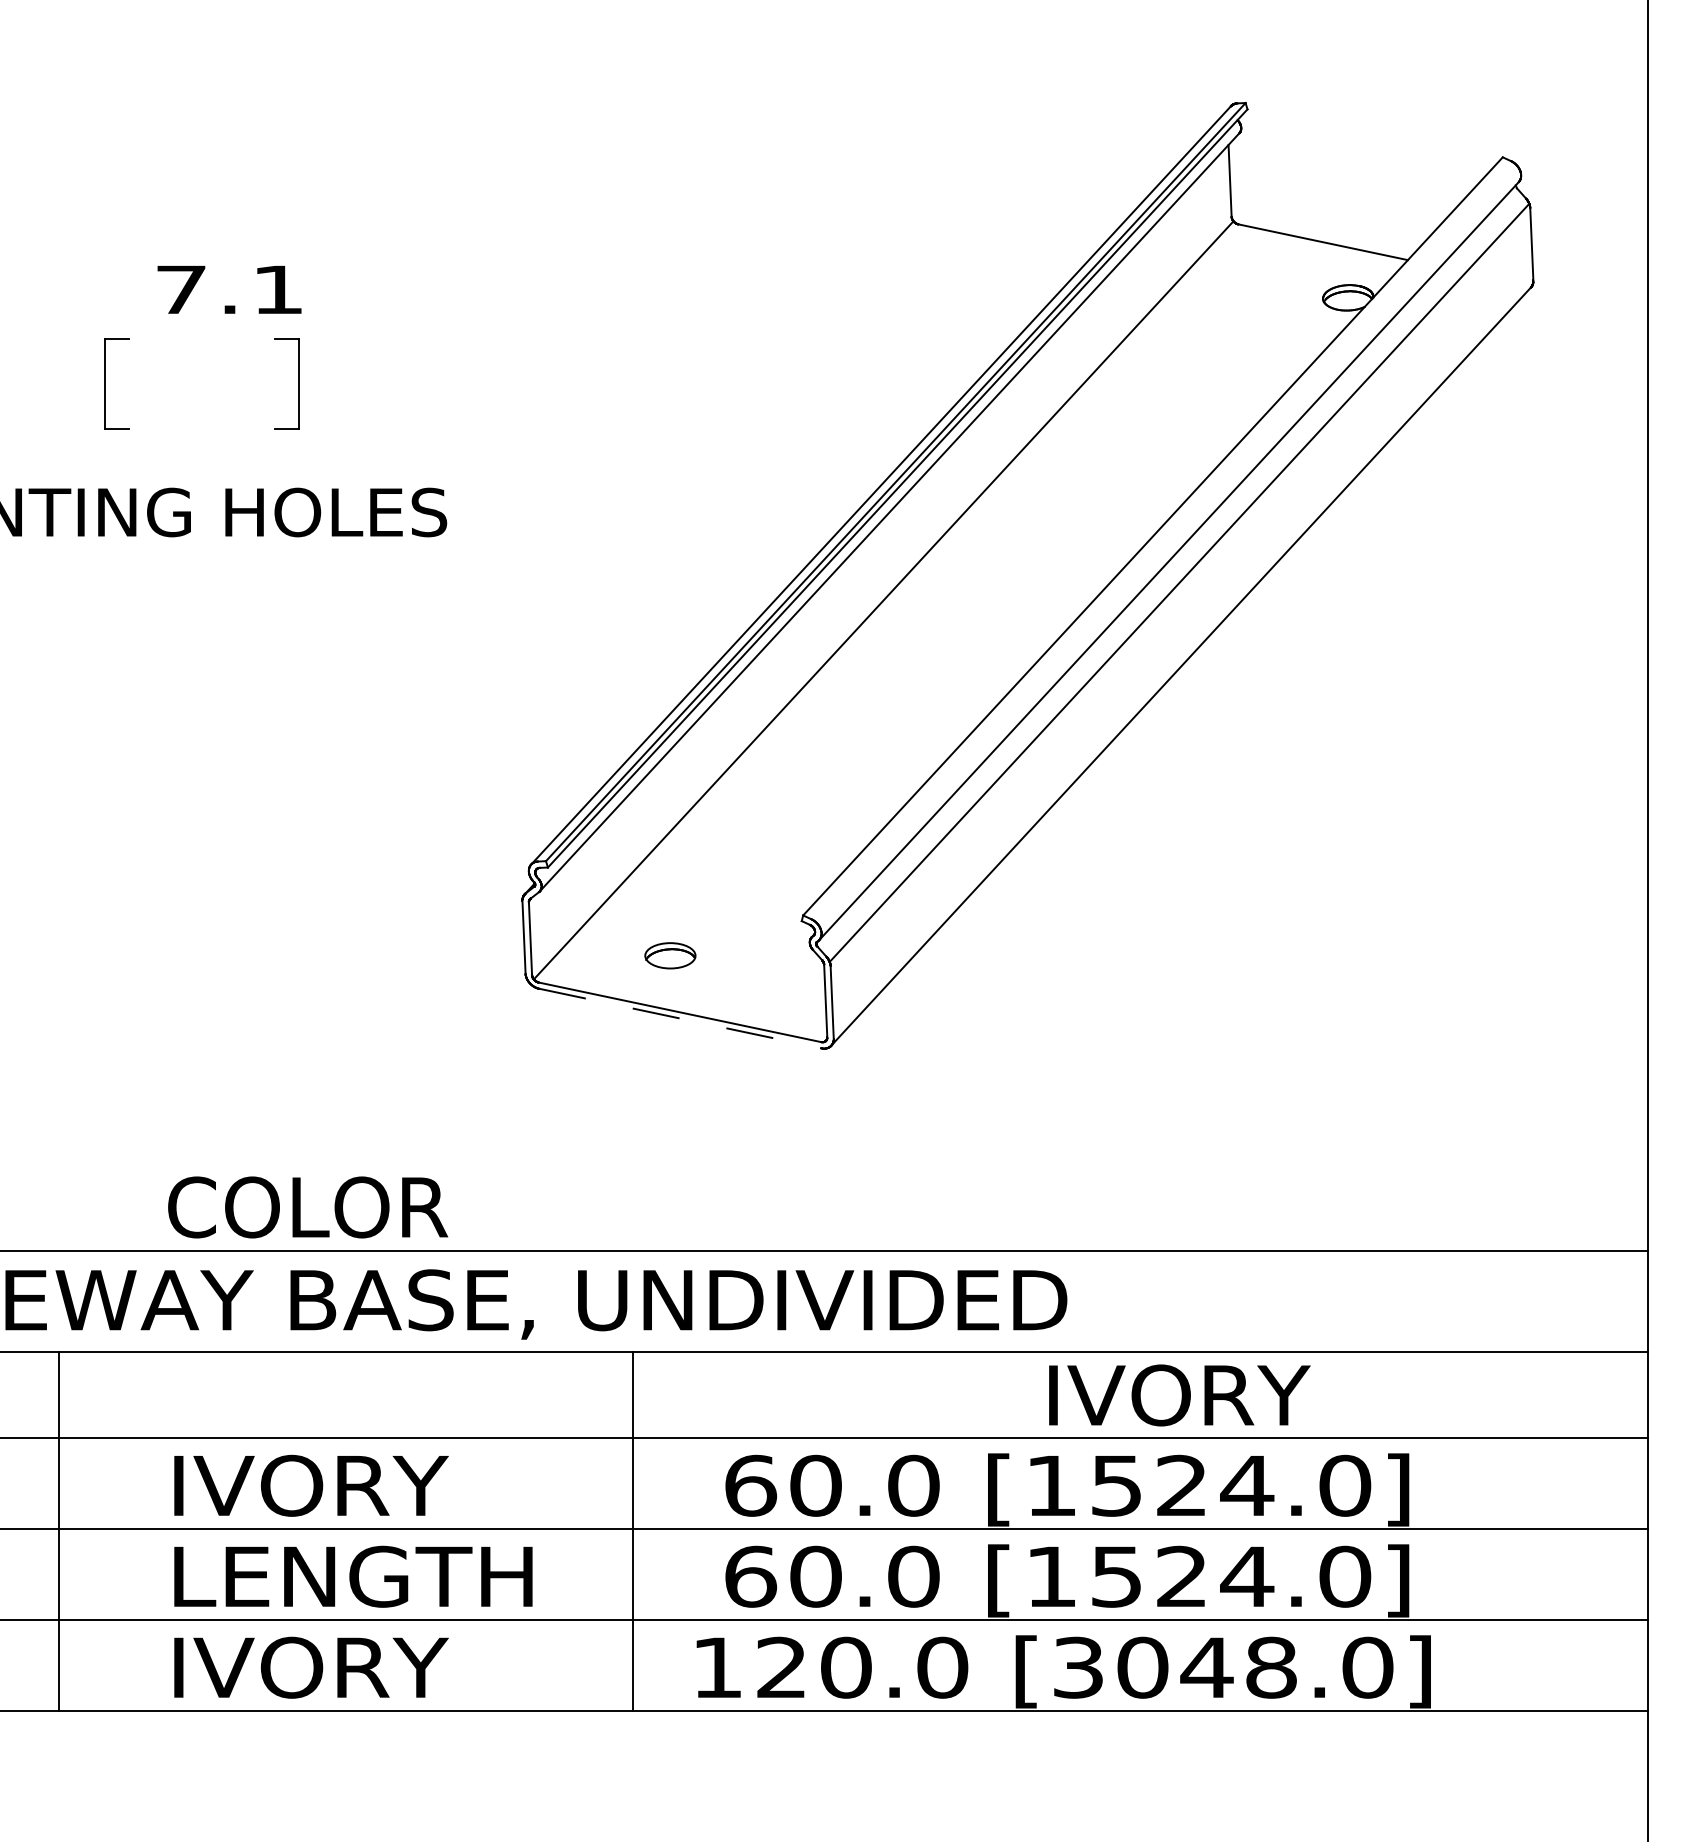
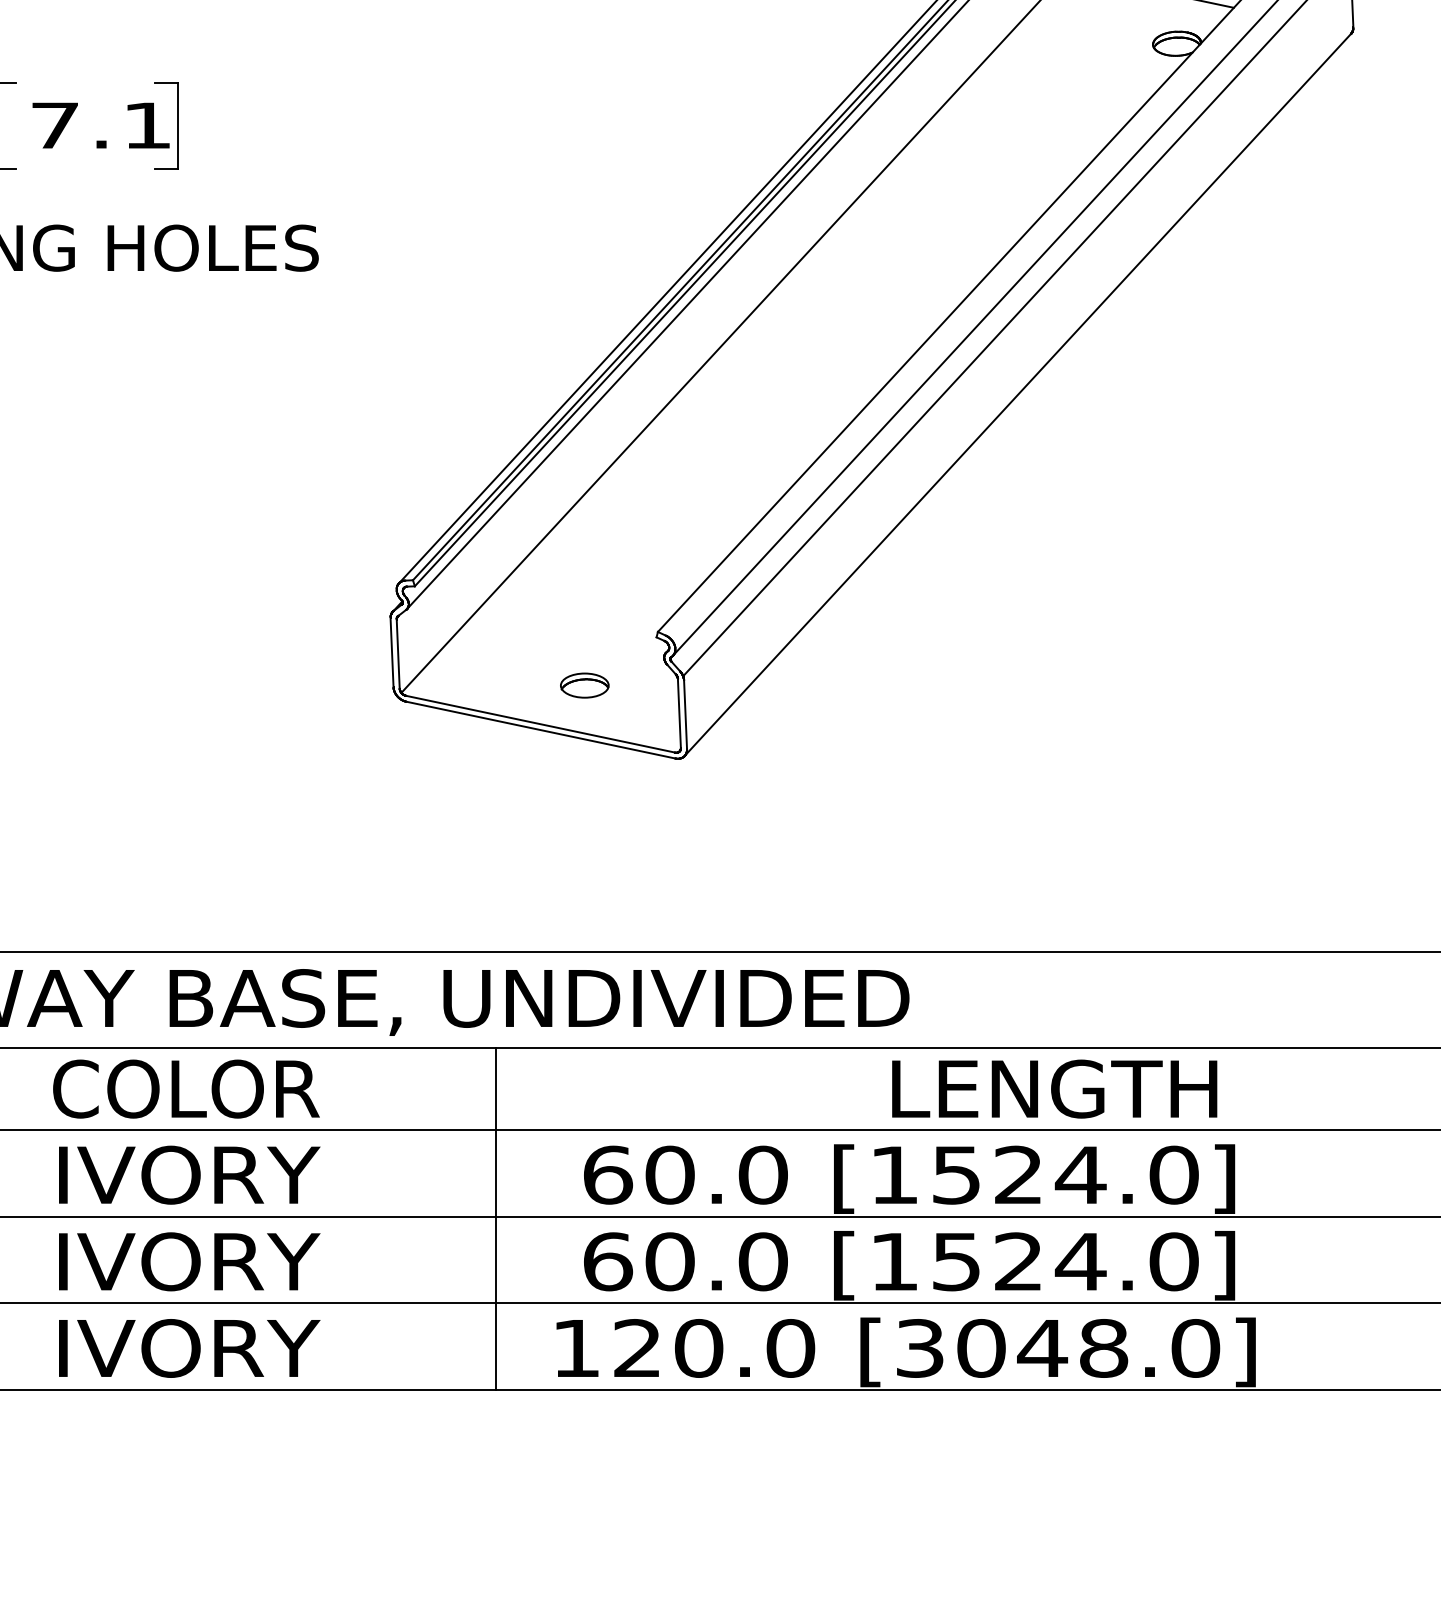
text: (229, 289) -> (101, 125), moved
part: (670, 955) -> (584, 685), moved
line: (680, 1018) -> (541, 730), dashed -> solid
text: (308, 1207) -> (186, 1089), moved
text: (1223, 1395) -> (1058, 1089), IVORY -> LENGTH
text: (357, 1576) -> (233, 1261), LENGTH -> IVORY

